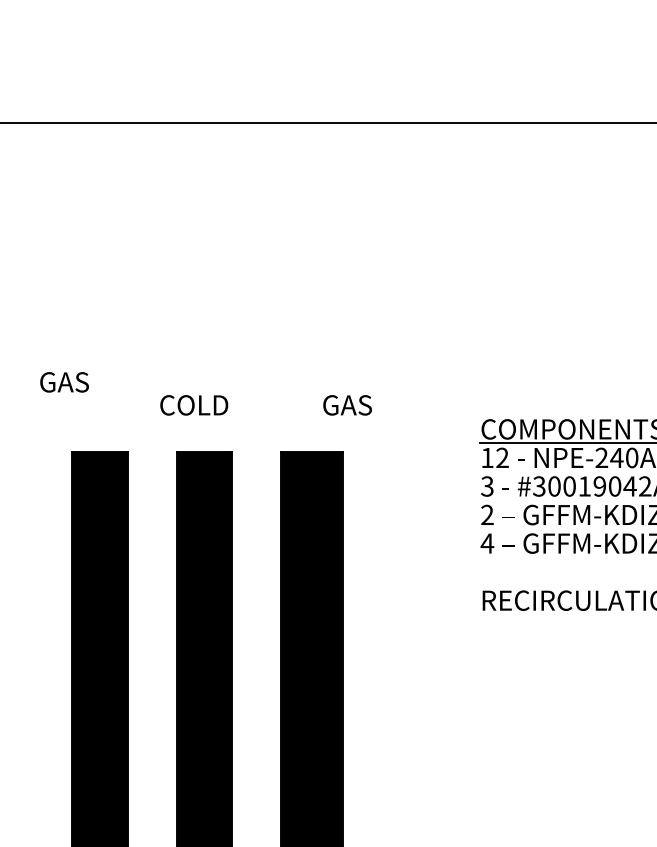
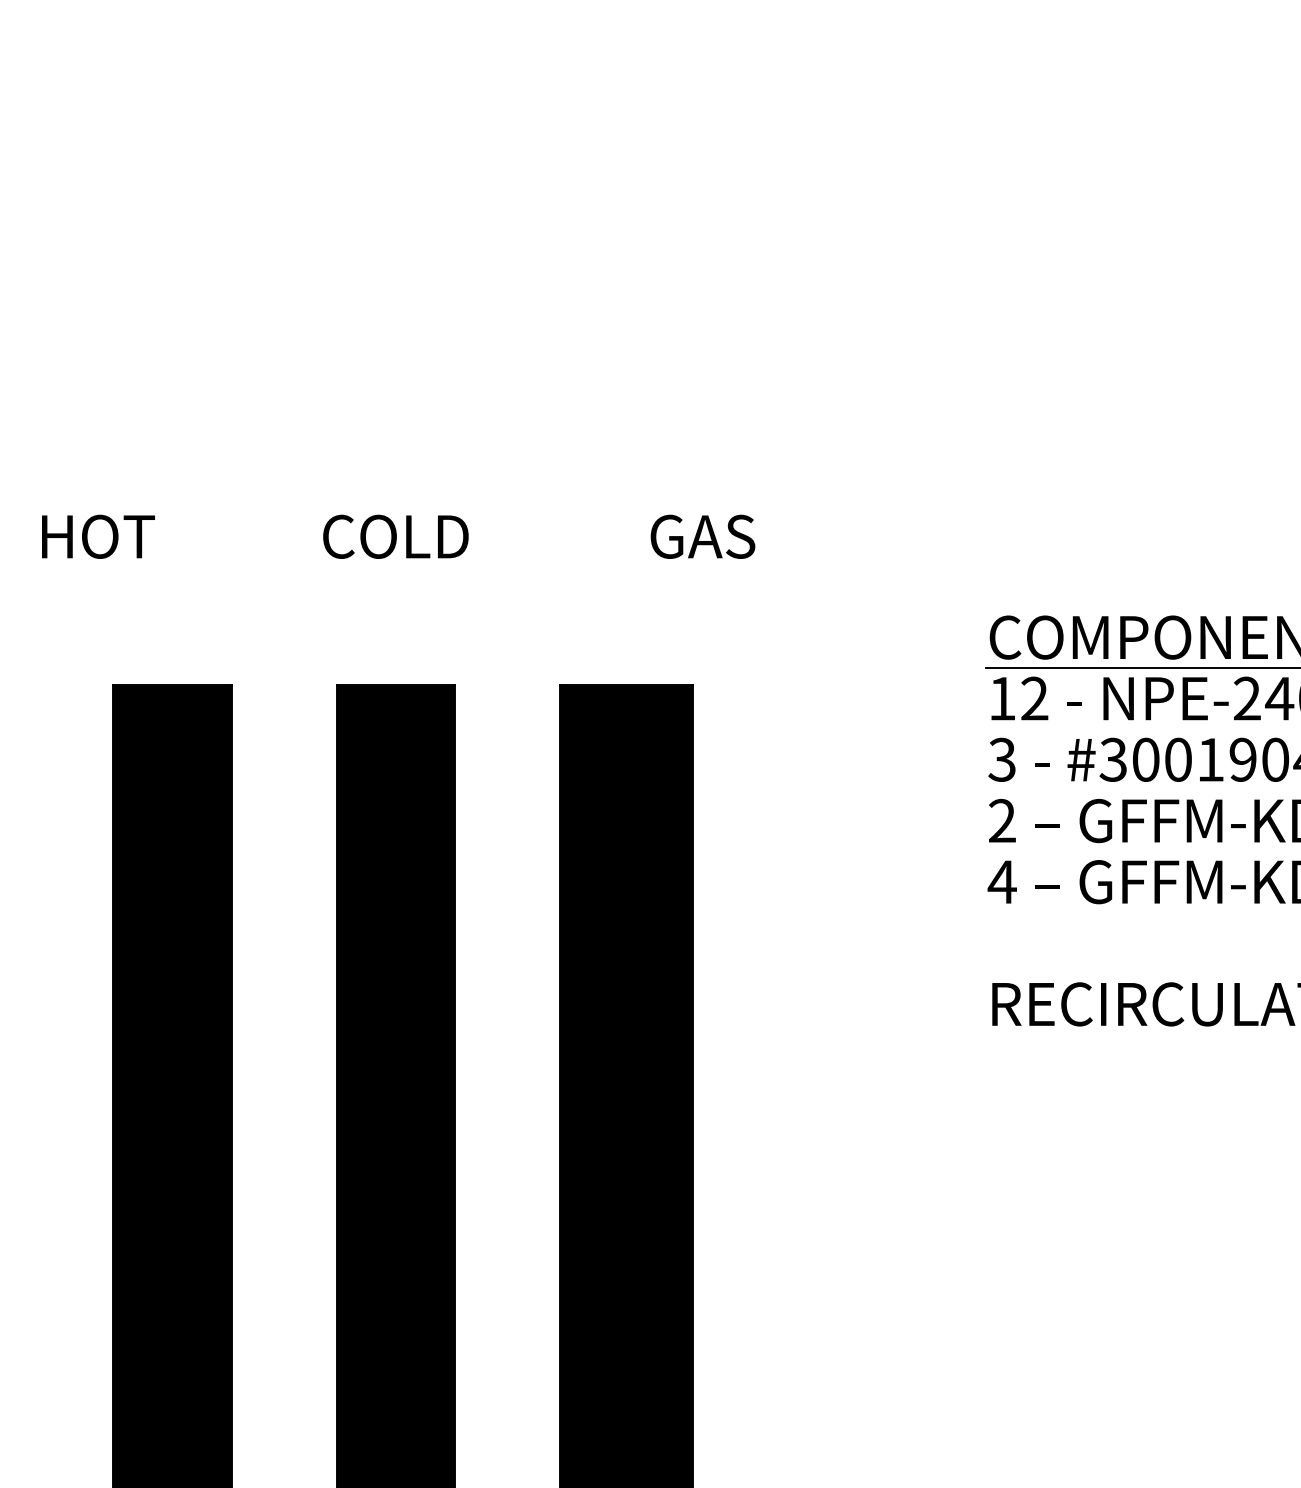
text: (65, 382) -> (98, 537), GAS -> HOT
text: (194, 405) -> (396, 537), moved
text: (347, 405) -> (702, 537), moved

